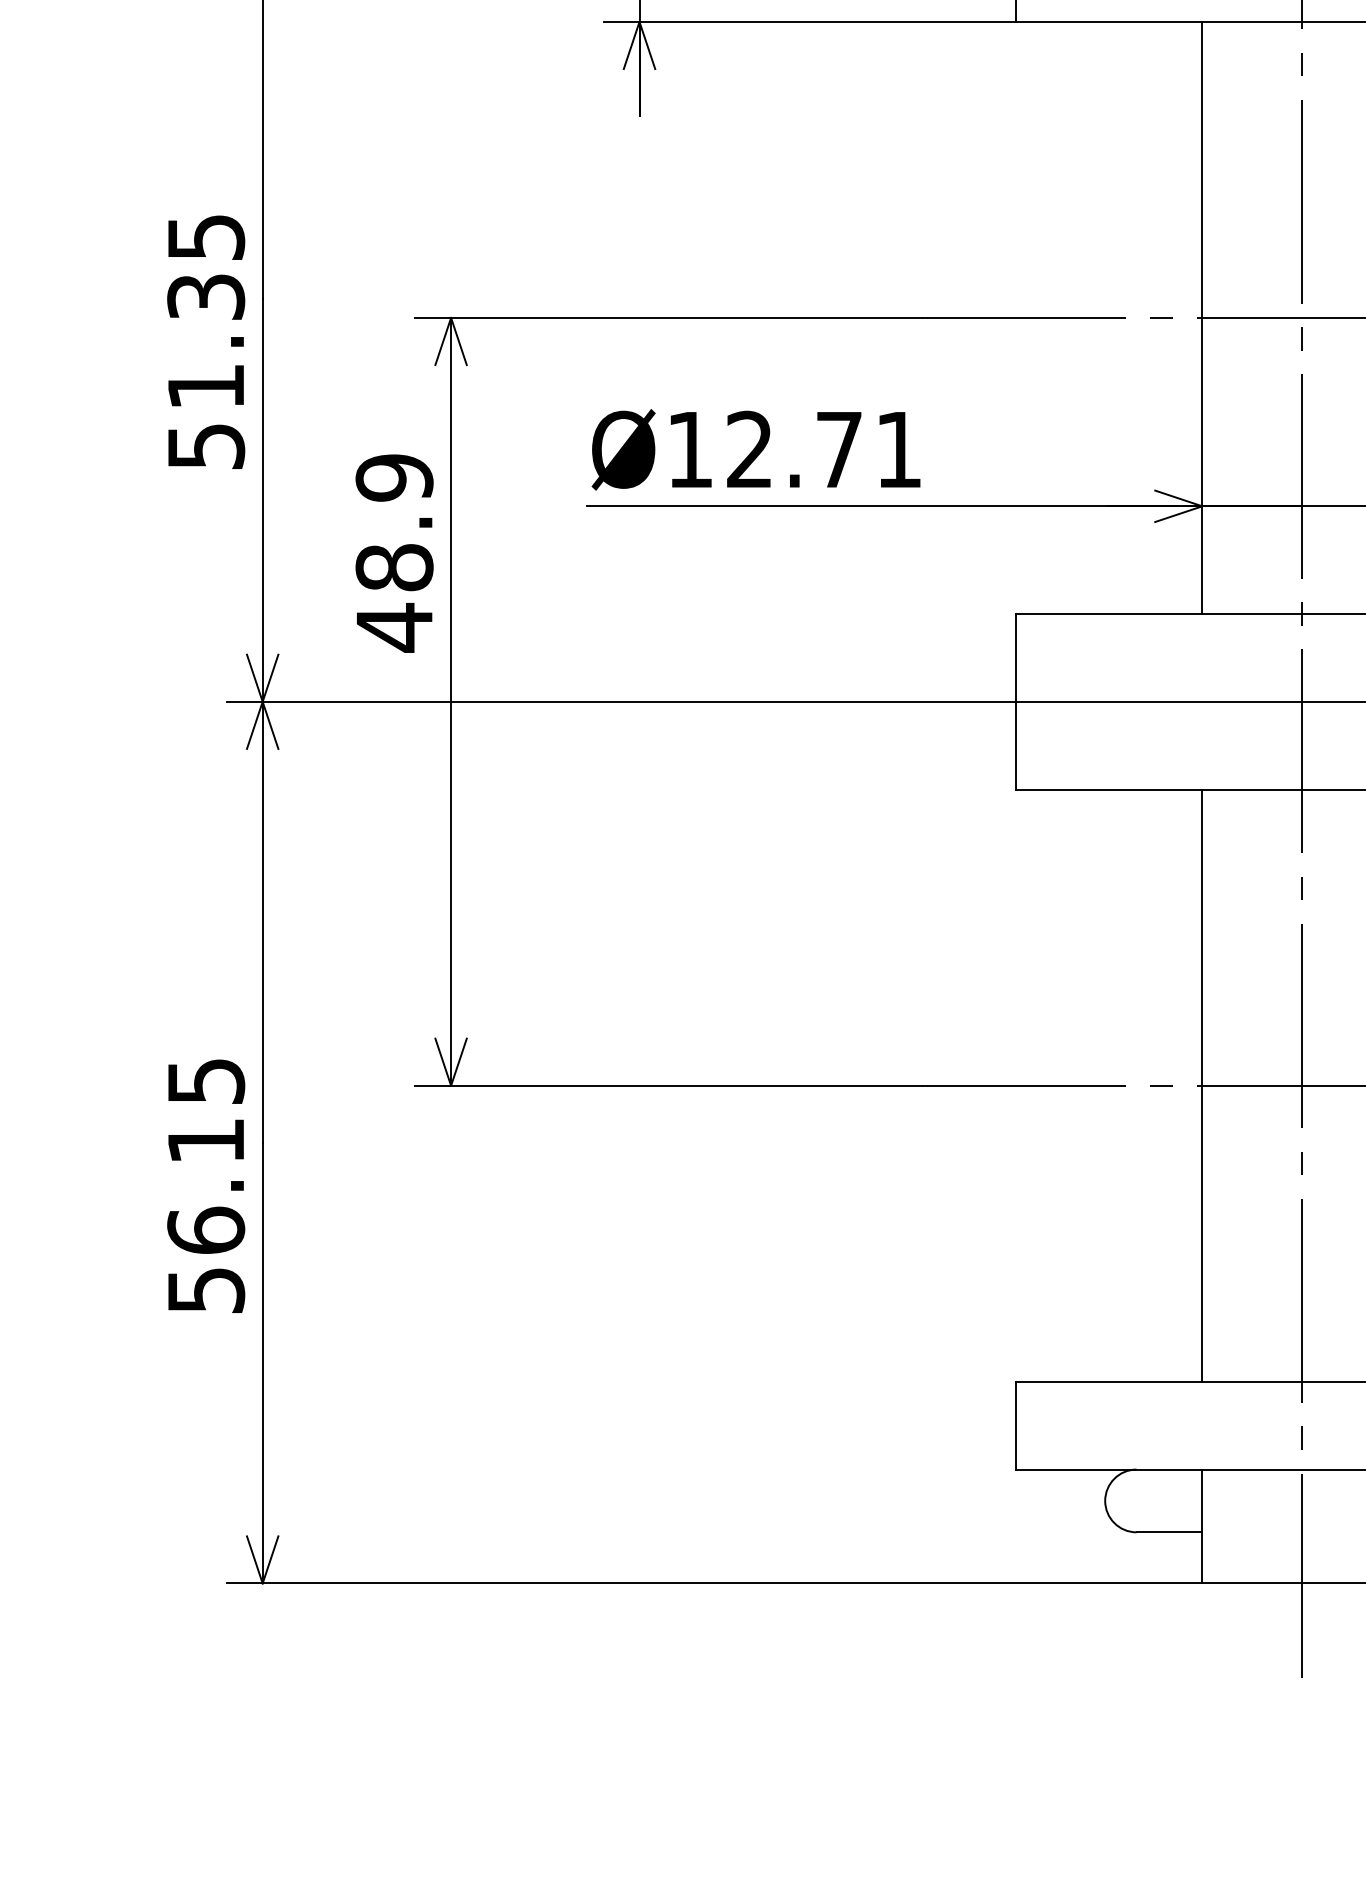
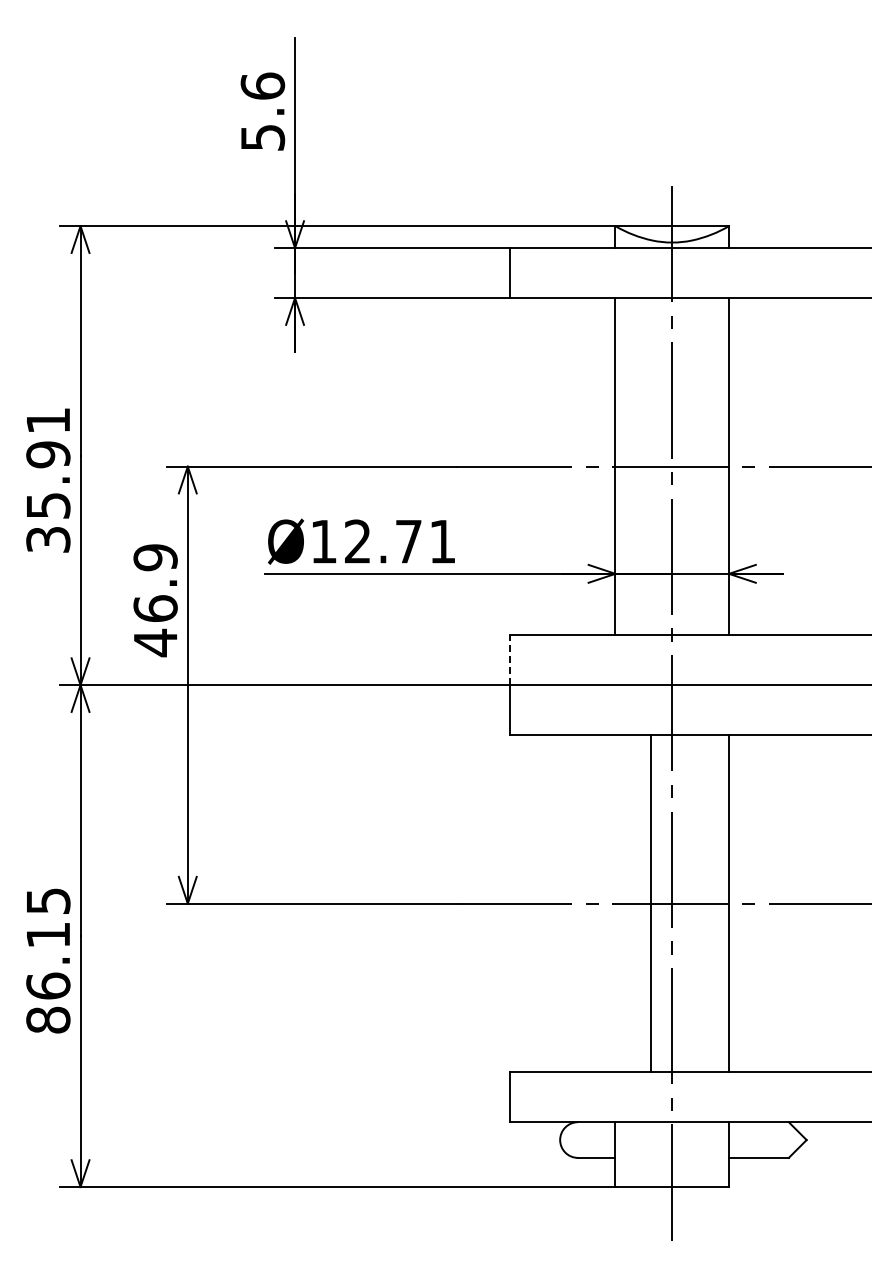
text: (206, 342) -> (48, 480), 51.35 -> 35.91
text: (394, 567) -> (155, 608), 48.9 -> 46.9
line: (1016, 656) -> (509, 659), solid -> dashed
line: (1202, 1085) -> (651, 903), moved
text: (206, 1289) -> (48, 1019), 56.15 -> 86.15

